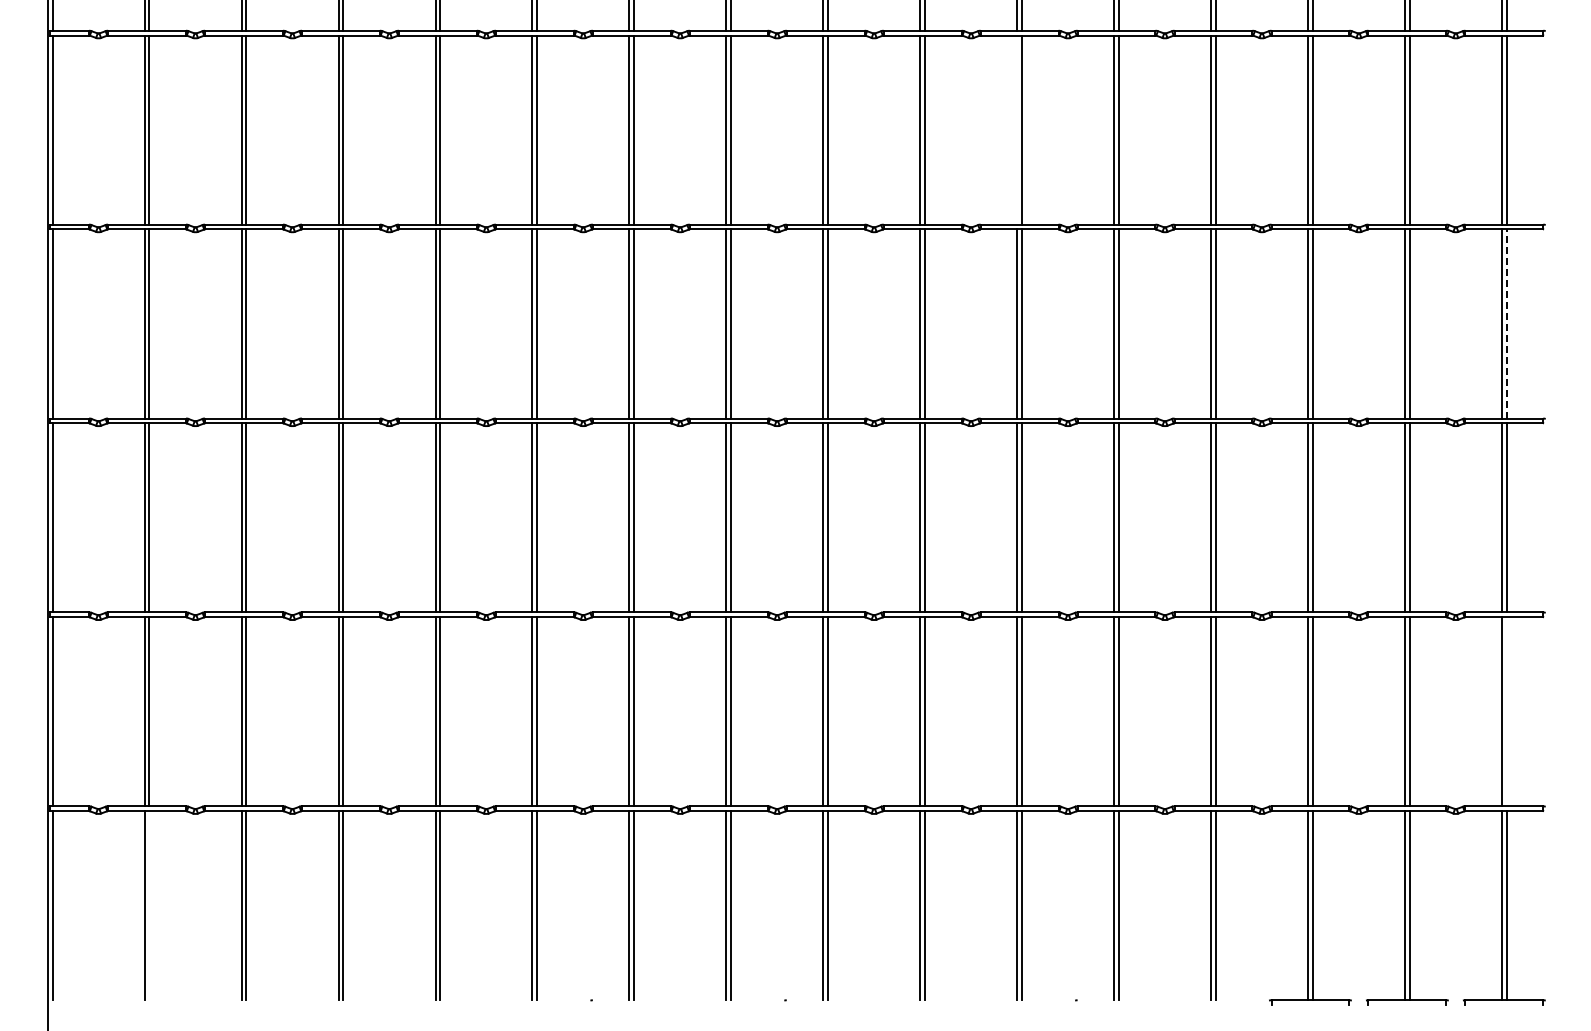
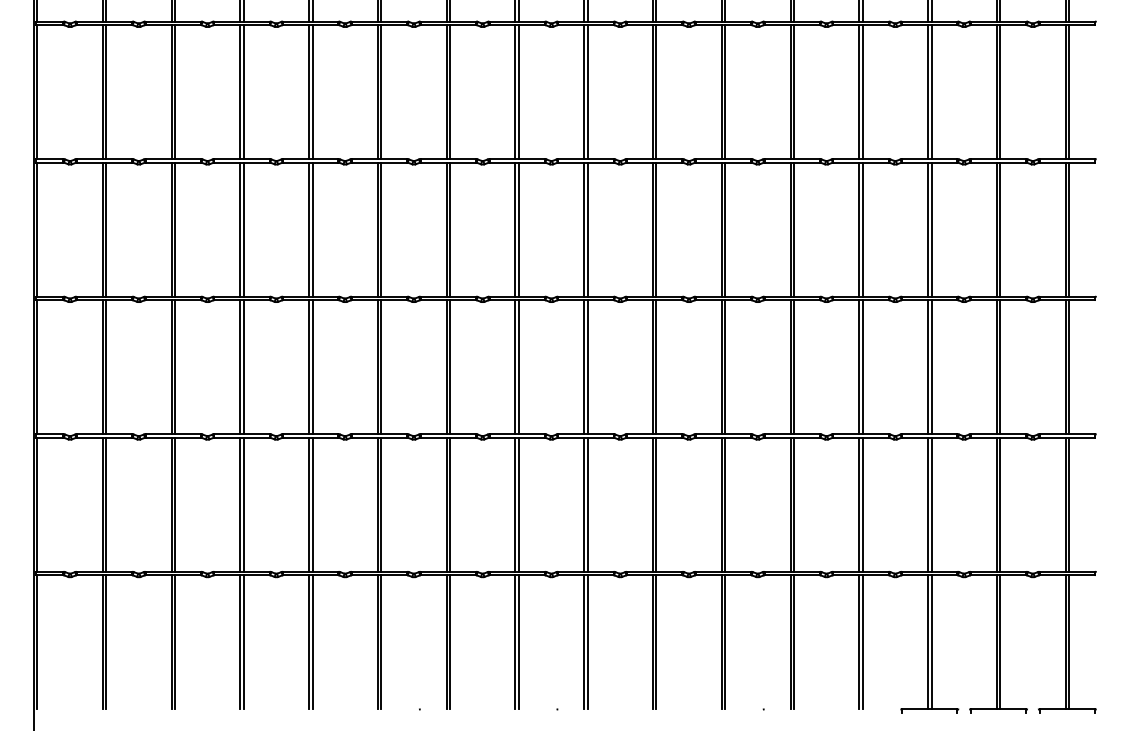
line: (1017, 129) -> (721, 91), added
line: (1506, 323) -> (1068, 229), dashed -> solid
line: (1506, 711) -> (1068, 504), added
line: (149, 905) -> (106, 642), added

